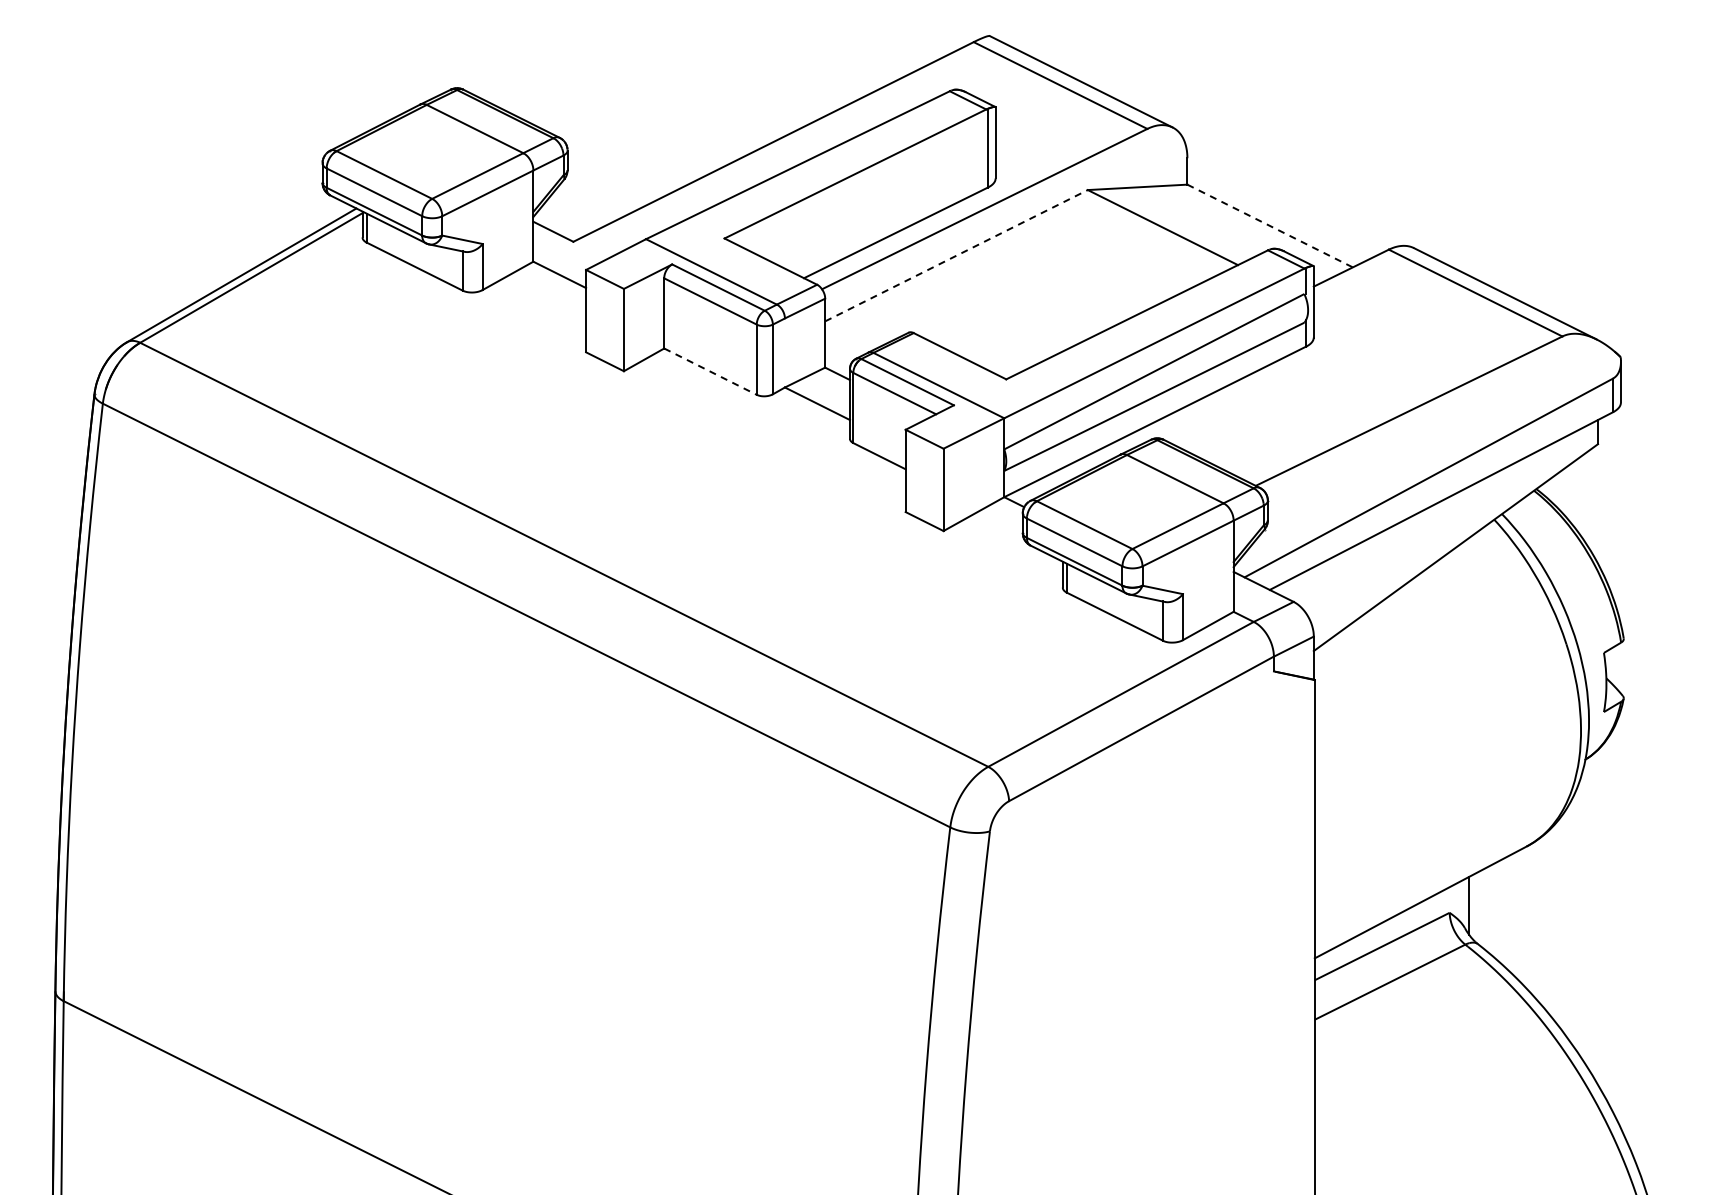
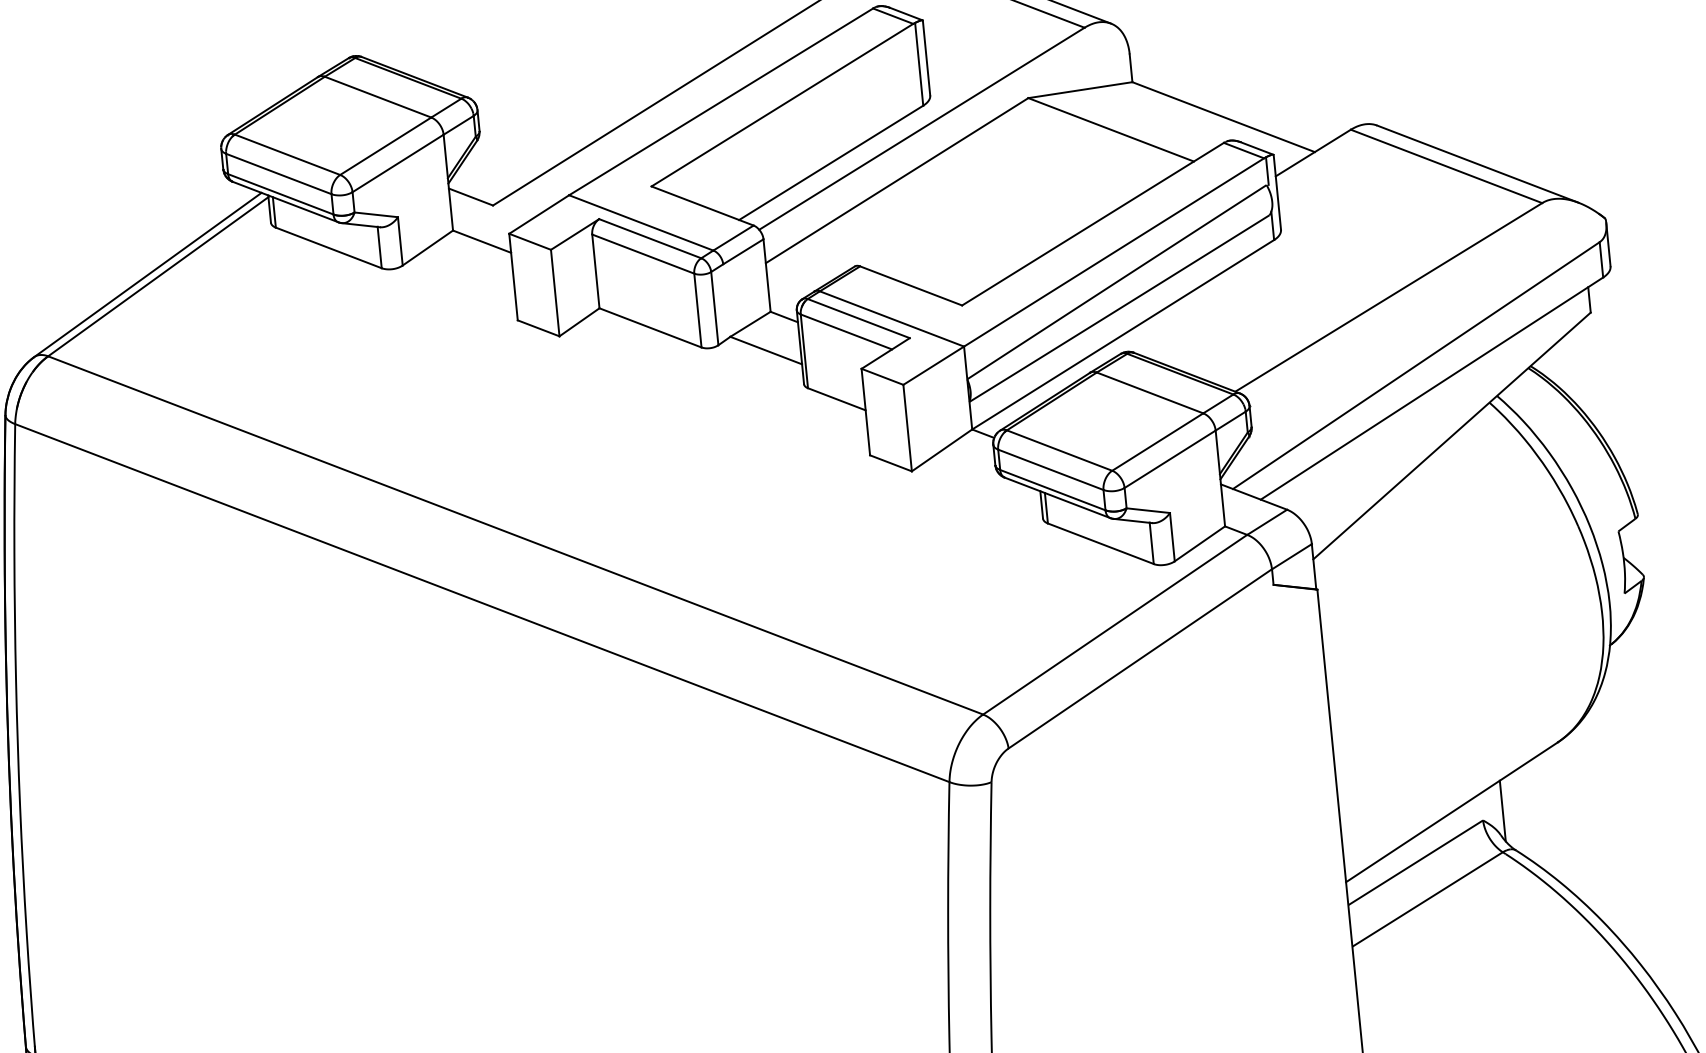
line: (1270, 226) -> (1224, 117), dashed -> solid
line: (956, 255) -> (897, 180), dashed -> solid
line: (710, 371) -> (650, 327), dashed -> solid

